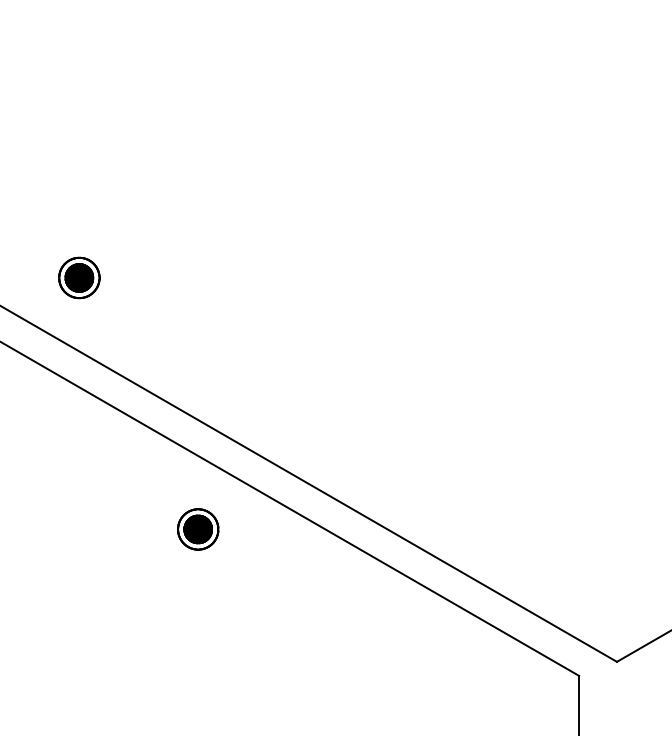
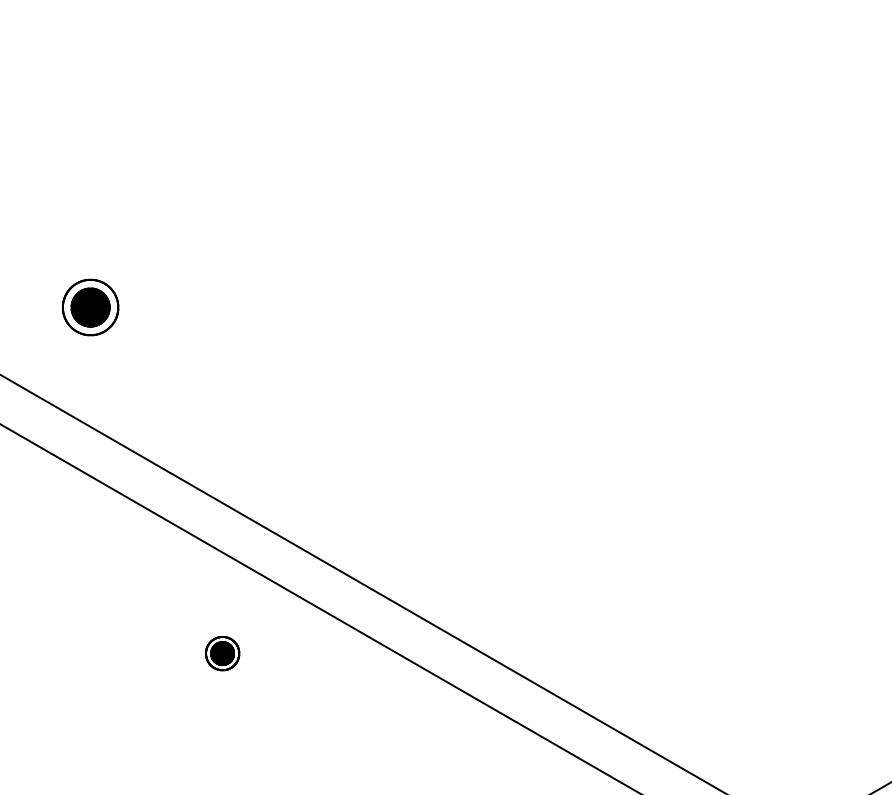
part: (79, 277) -> (90, 306), moved
part: (198, 529) -> (222, 653), size x0.6

